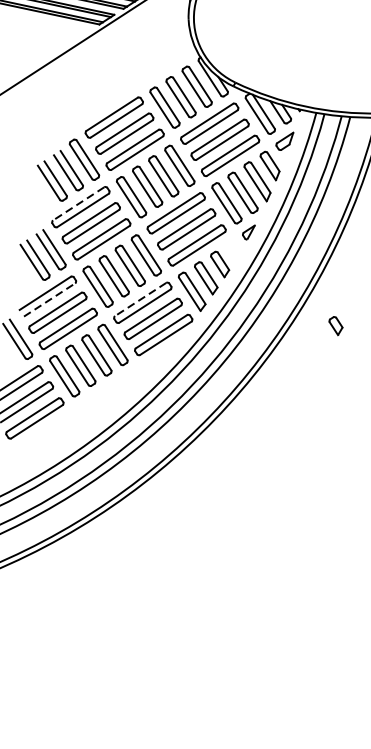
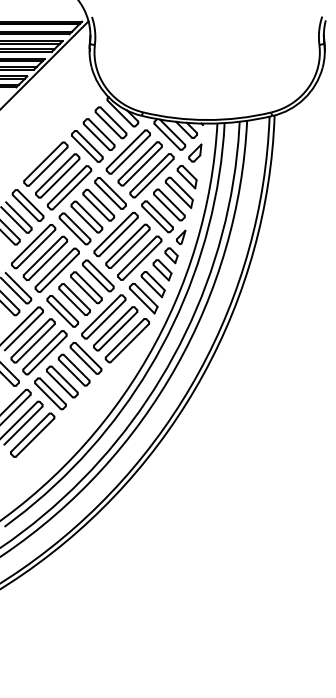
line: (78, 204) -> (31, 244), dashed -> solid
line: (49, 299) -> (23, 331), dashed -> solid
line: (140, 299) -> (101, 314), dashed -> solid
part: (335, 325) -> (171, 255), moved

